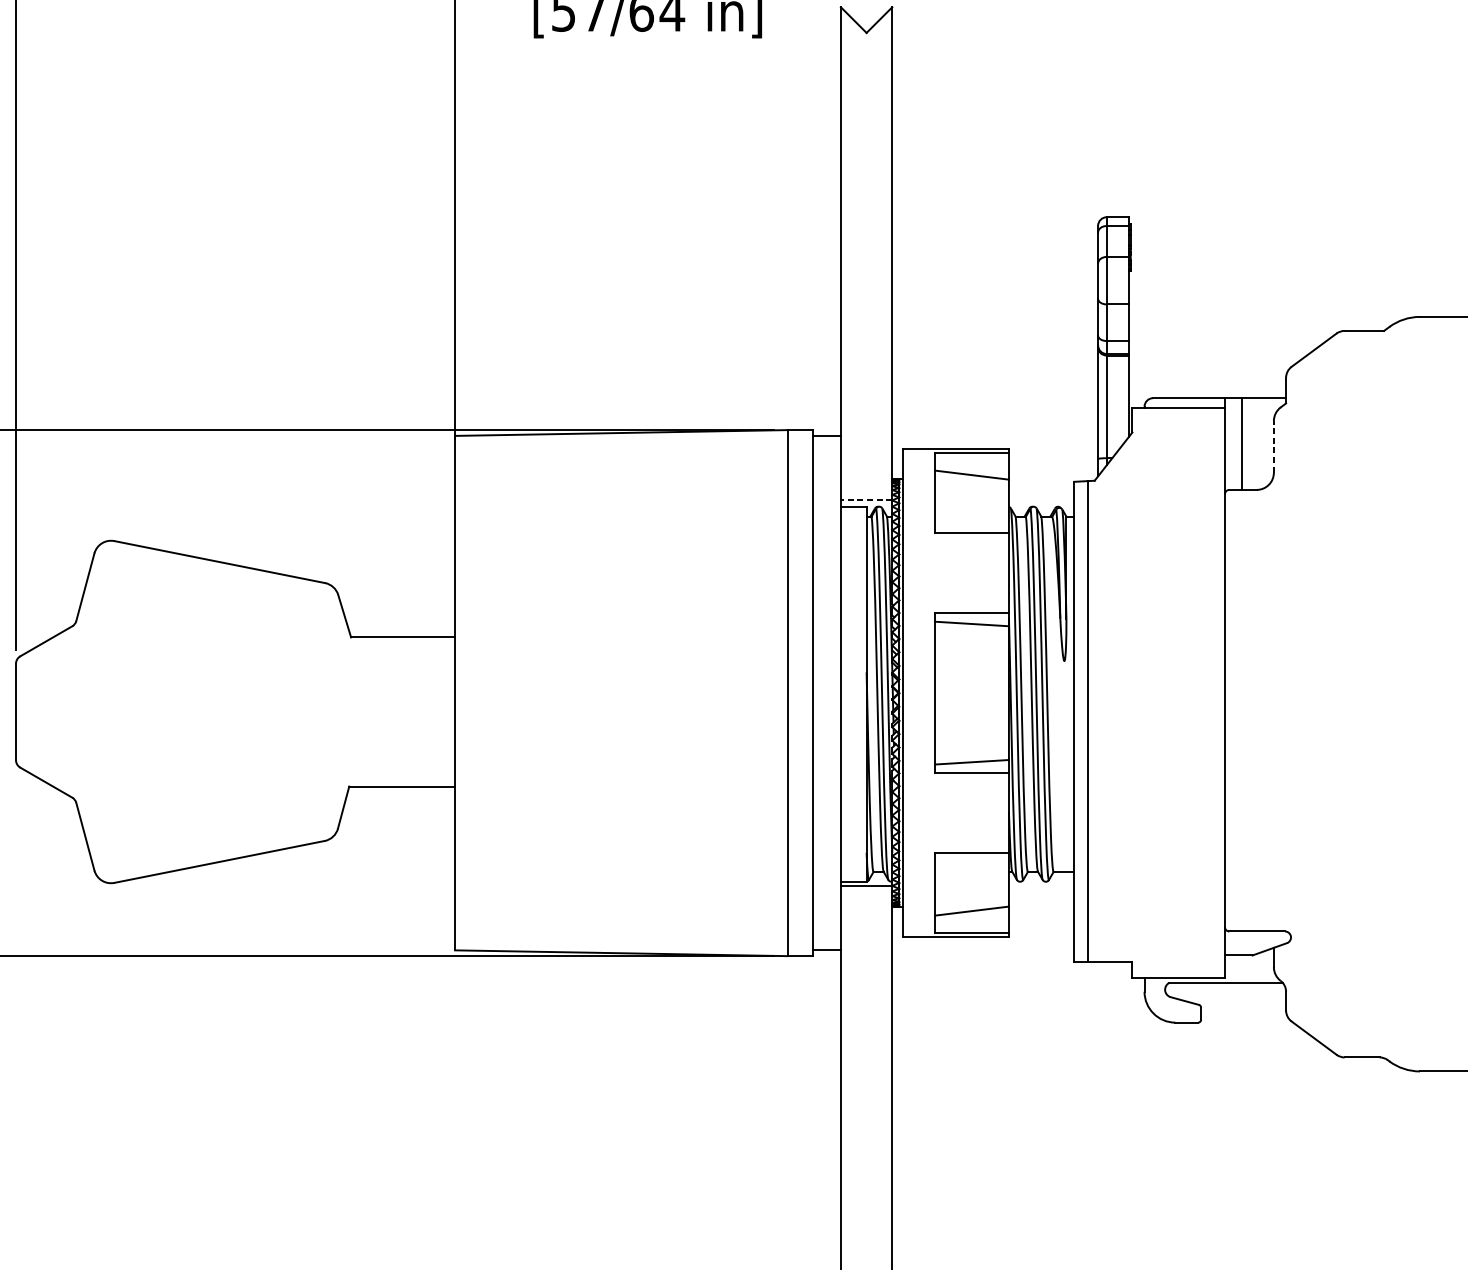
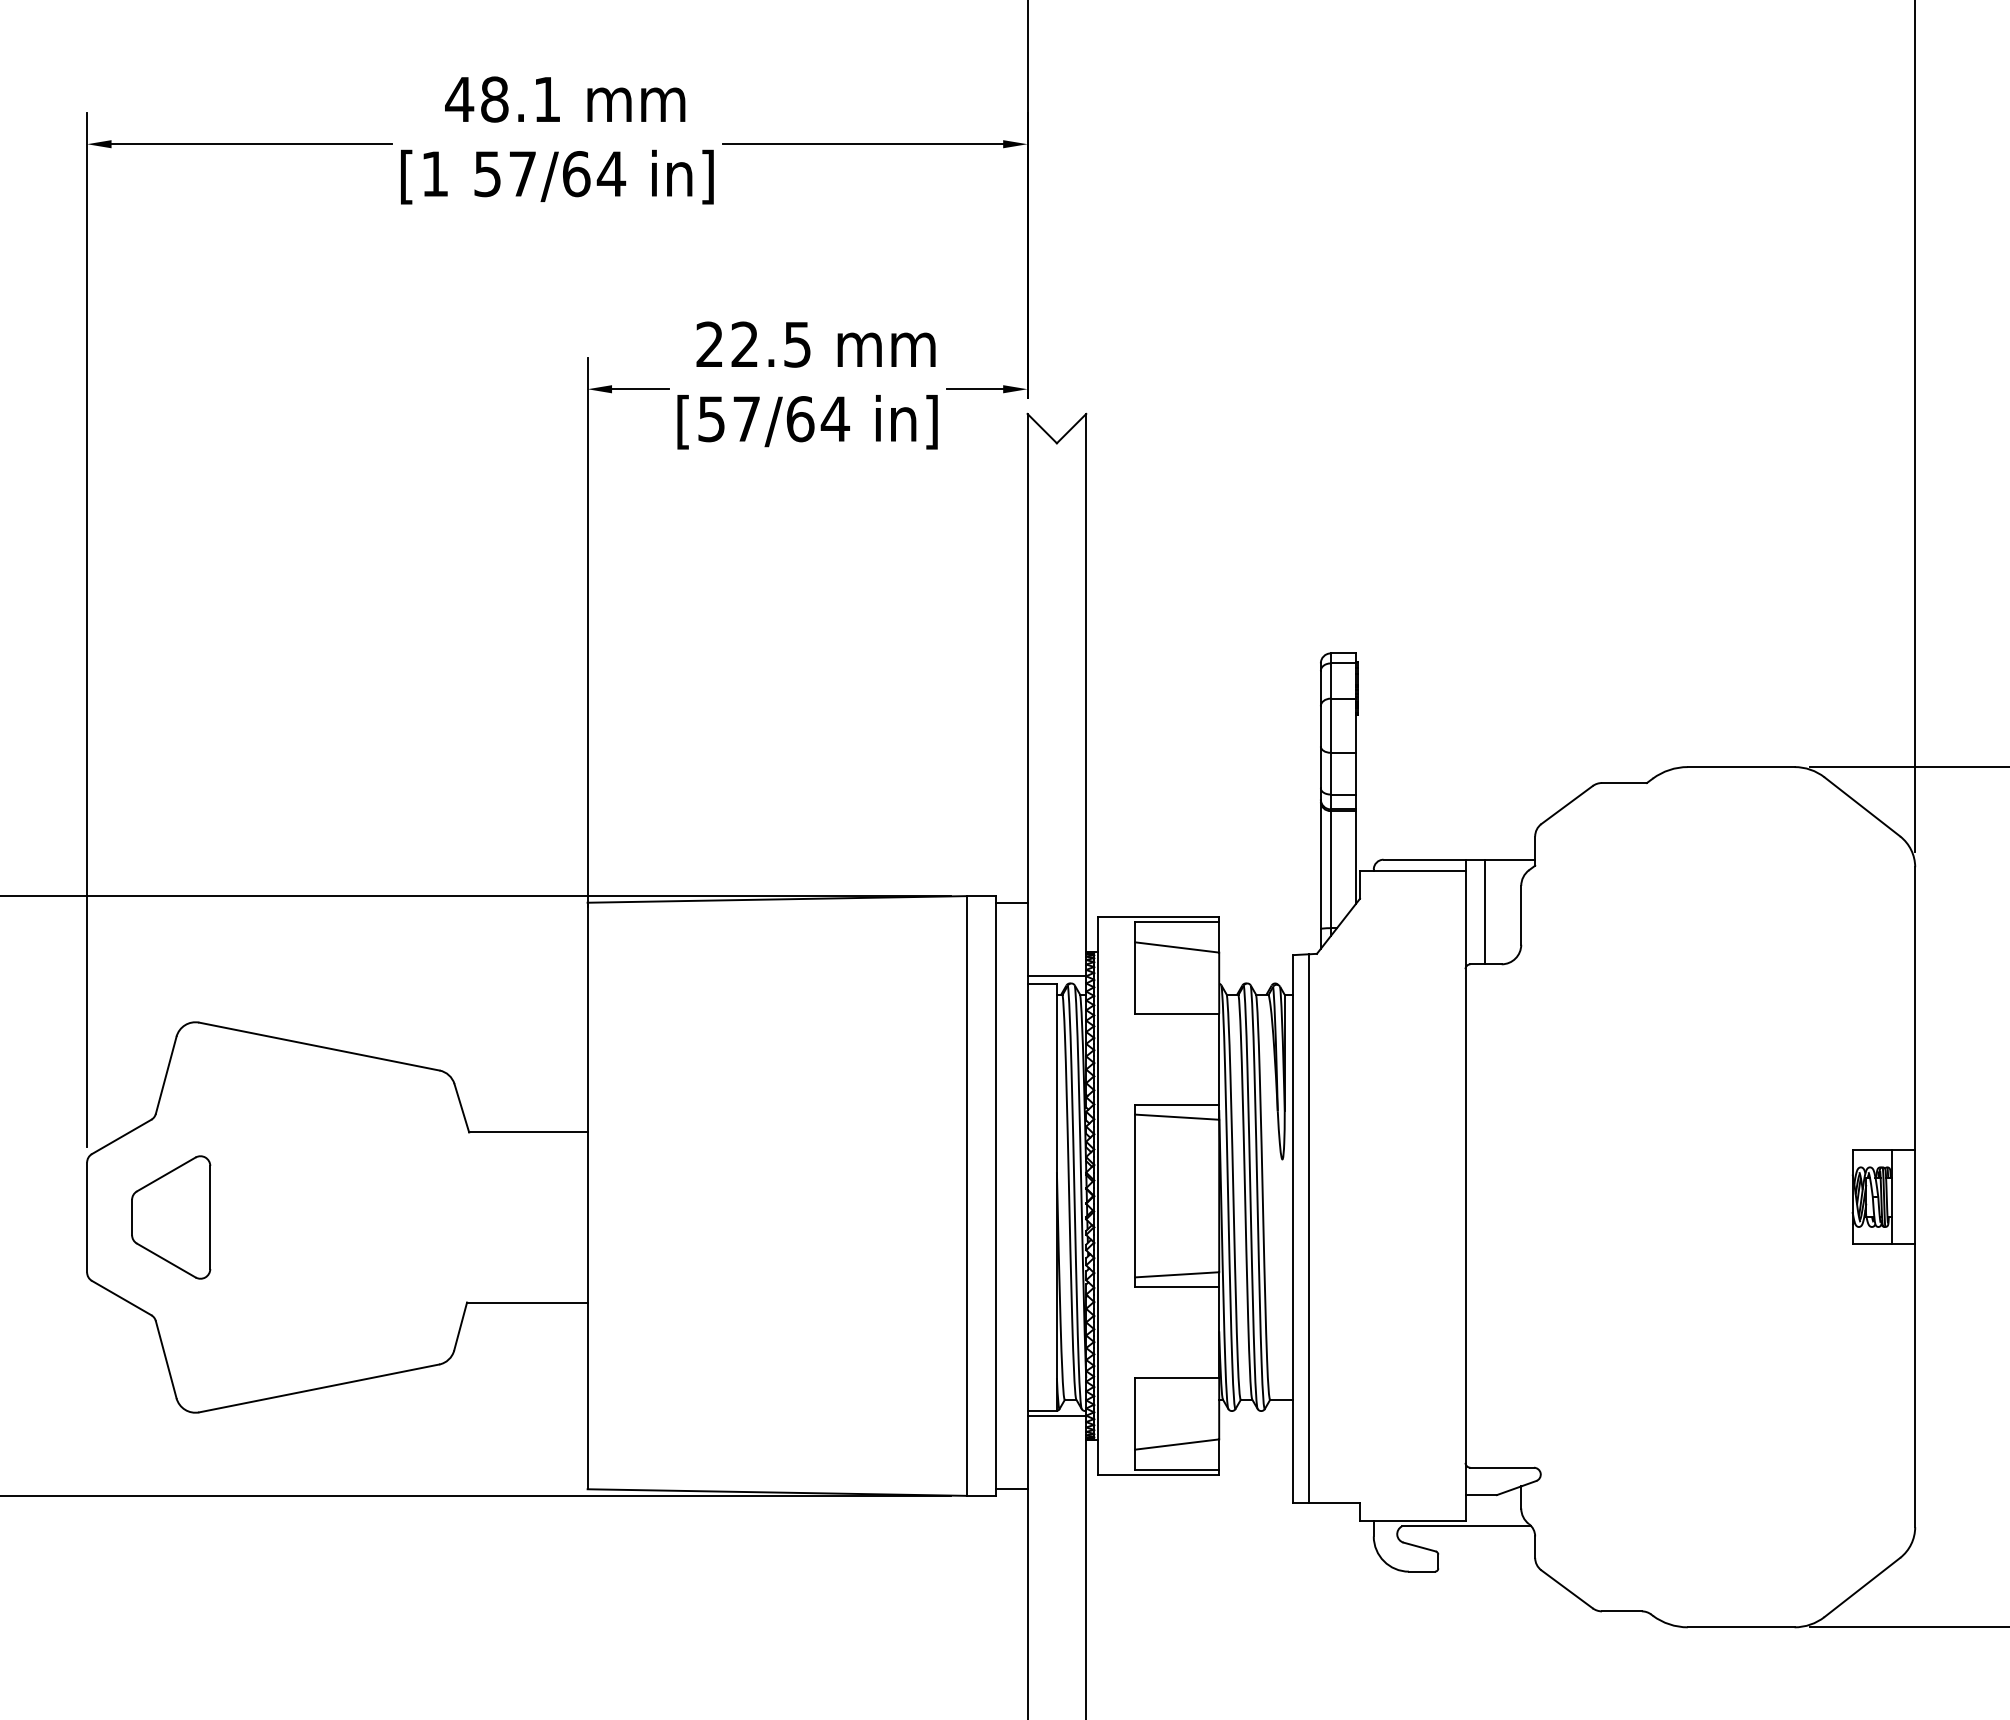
line: (1274, 446) -> (1521, 914), dashed -> solid
line: (866, 500) -> (1056, 976), dashed -> solid
part: (90, 711) -> (171, 1217), added

